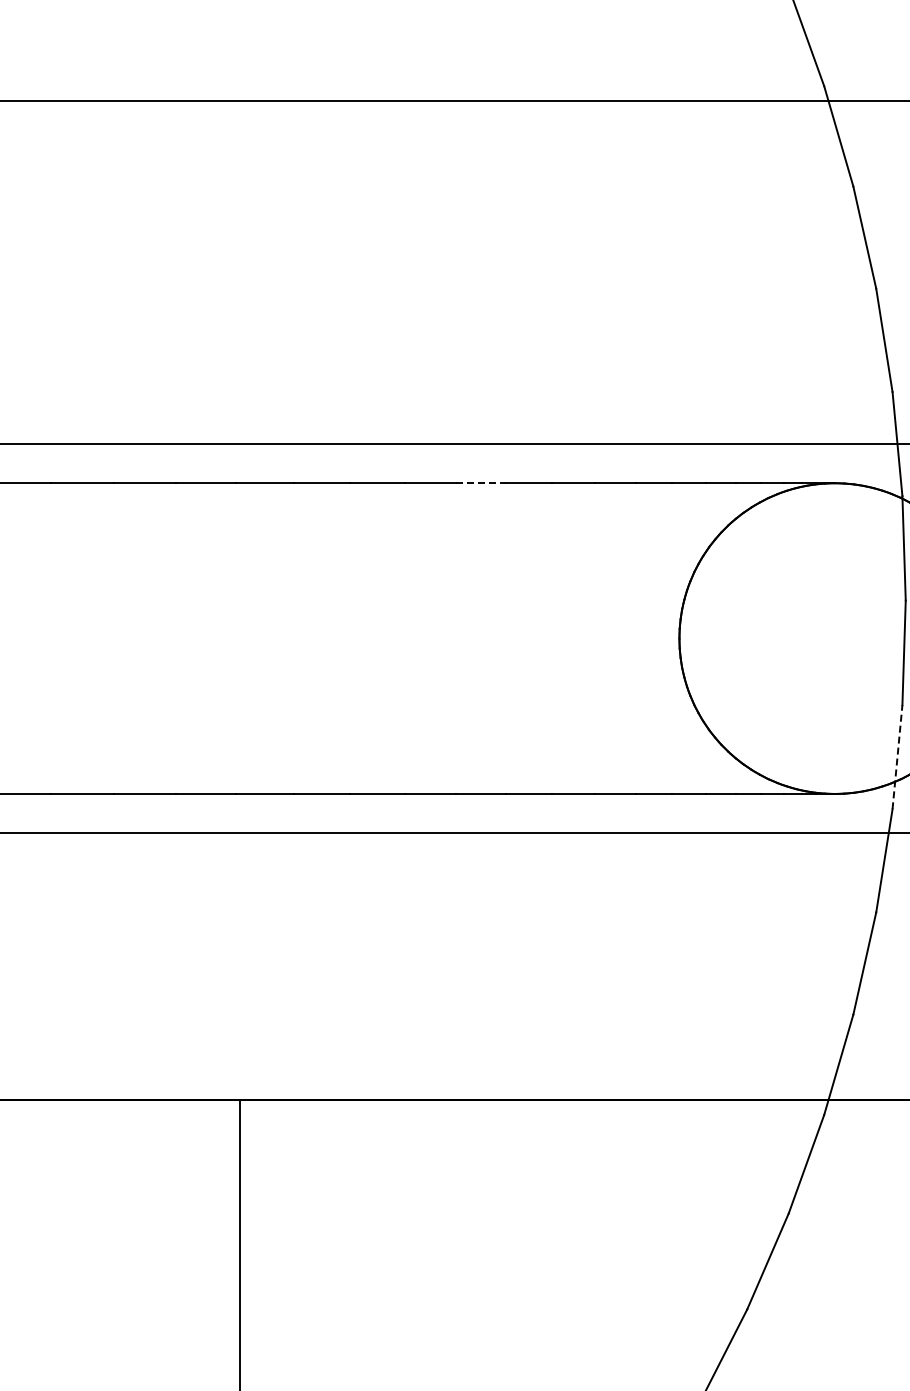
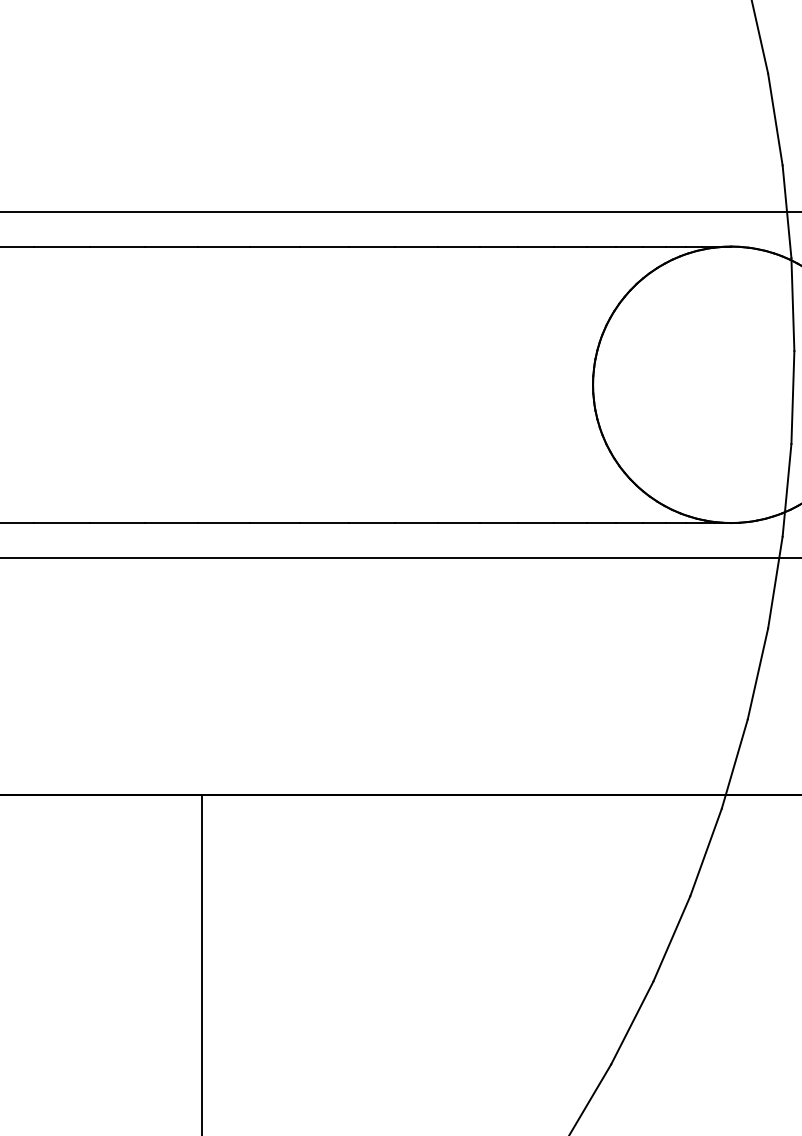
line: (481, 483) -> (416, 246), dashed -> solid
line: (897, 756) -> (787, 489), dashed -> solid

